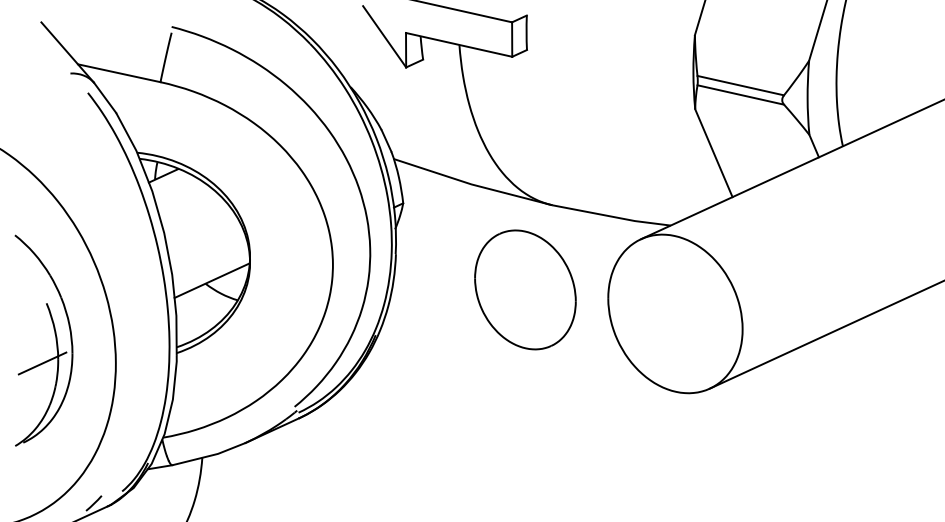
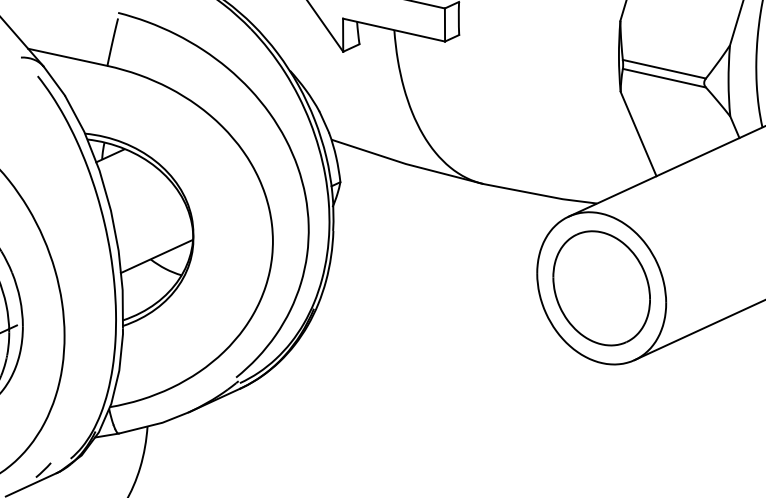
part: (525, 289) -> (601, 287), moved

